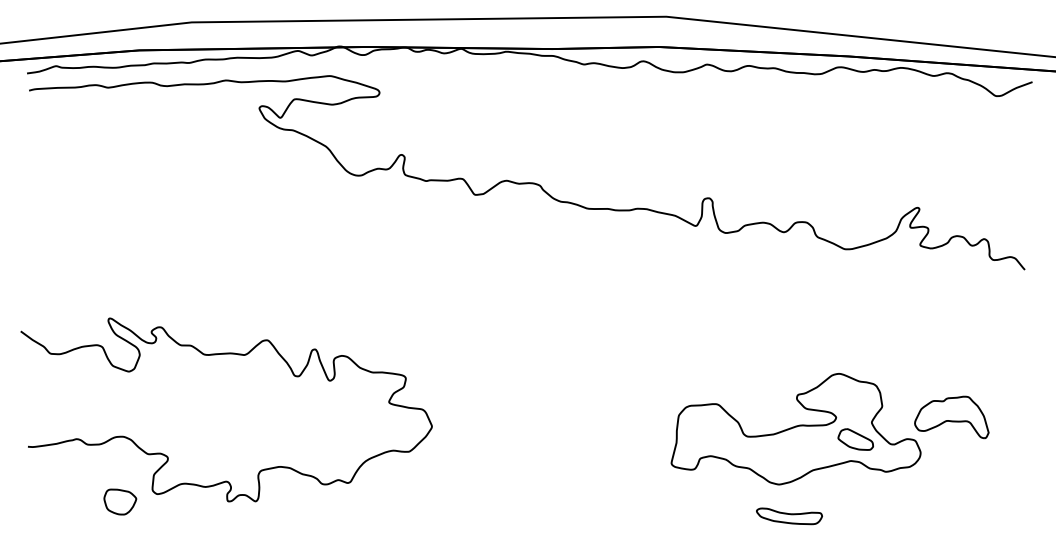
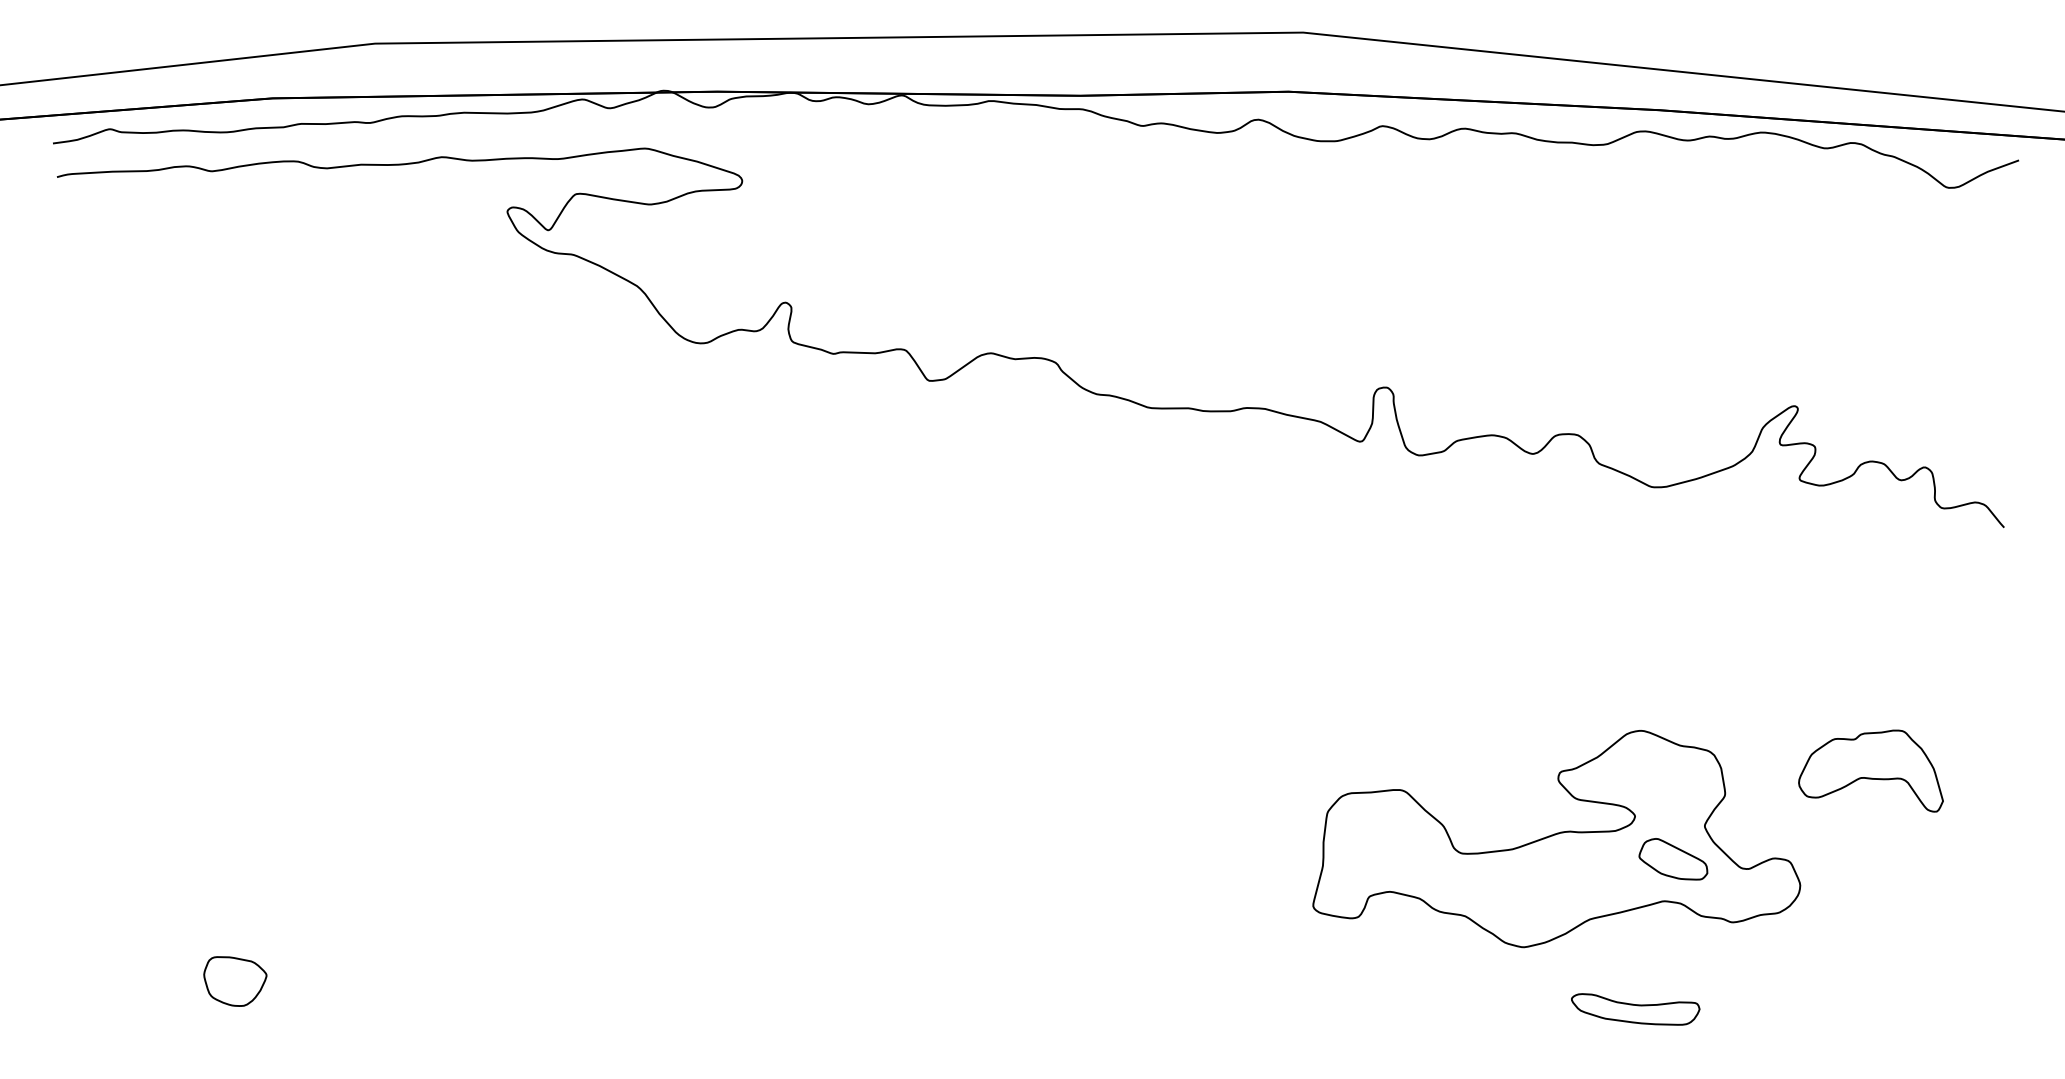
curve: (216, 355) -> (423, 694), removed
part: (951, 417) -> (1870, 771), moved
part: (789, 516) -> (1635, 1009), moved

